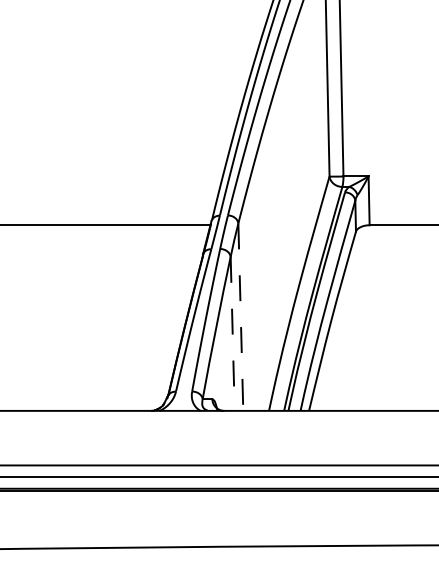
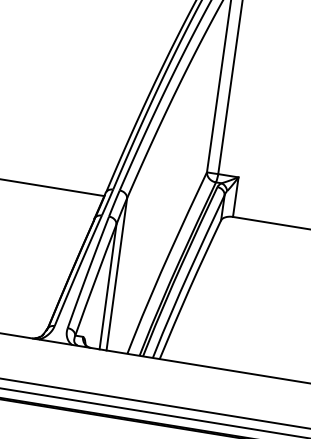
line: (240, 317) -> (116, 274), dashed -> solid
line: (232, 334) -> (107, 287), dashed -> solid

